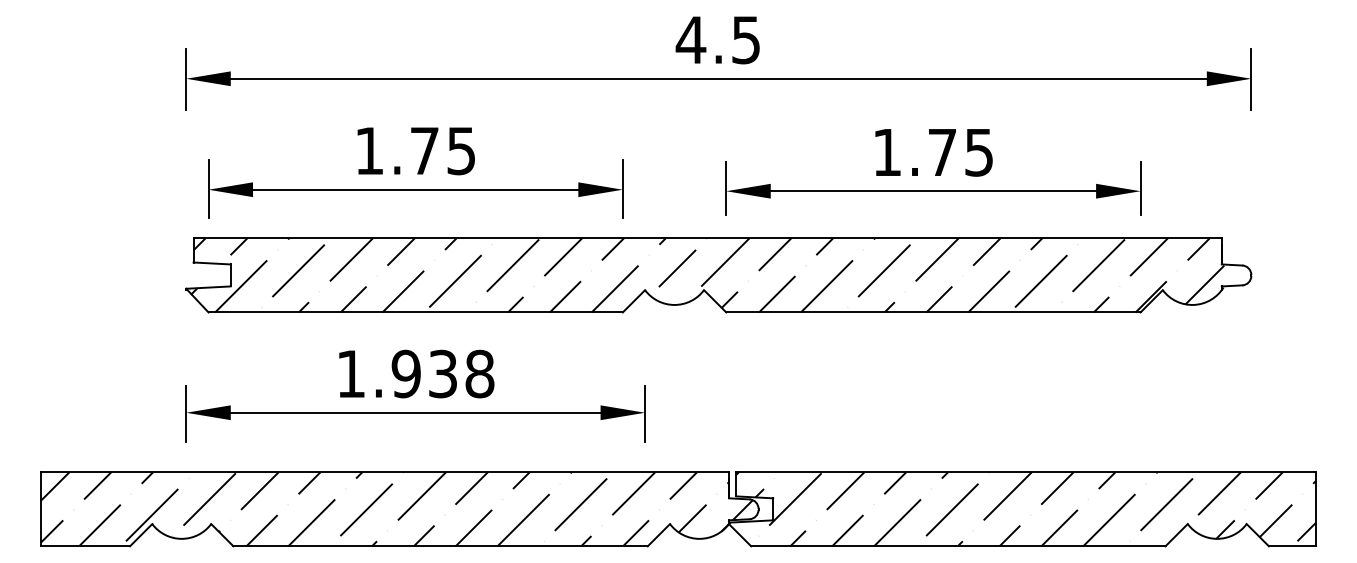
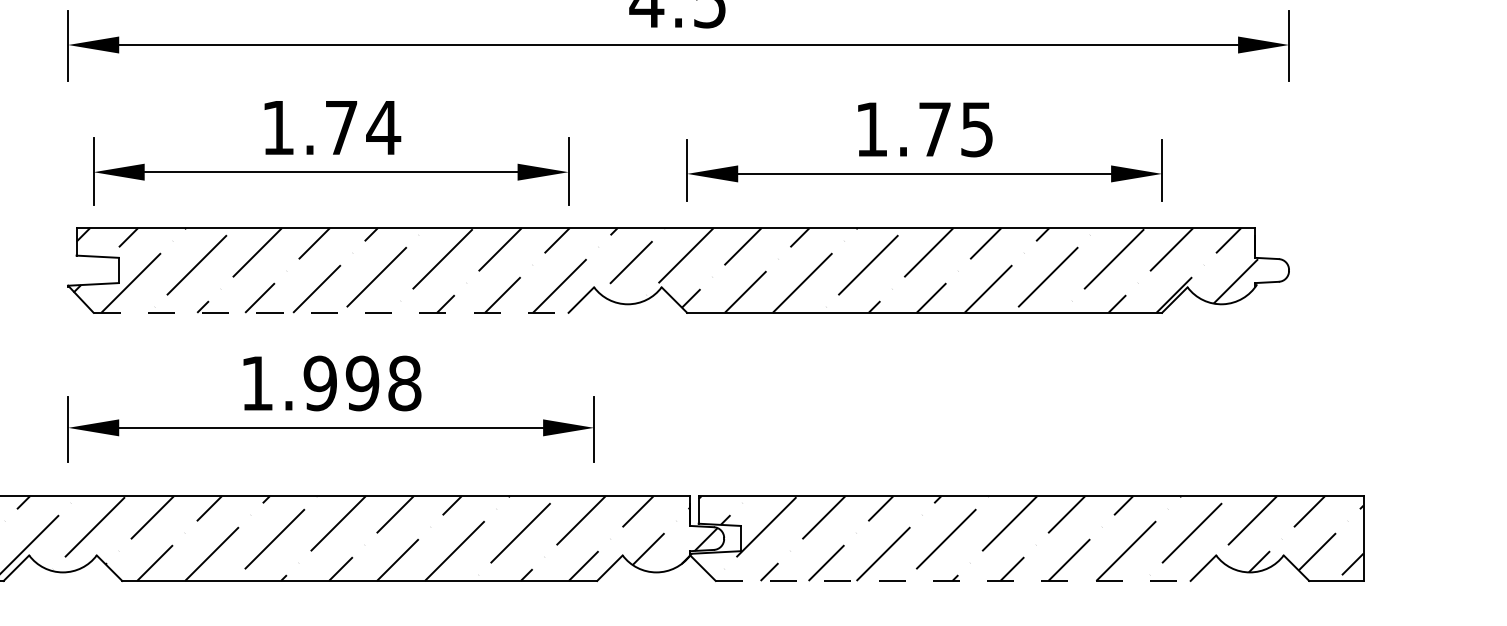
text: (461, 151) -> (383, 128), 1.75 -> 1.74
line: (416, 312) -> (332, 312), solid -> dashed
text: (442, 373) -> (361, 382), 1.938 -> 1.998
line: (958, 546) -> (953, 581), solid -> dashed

